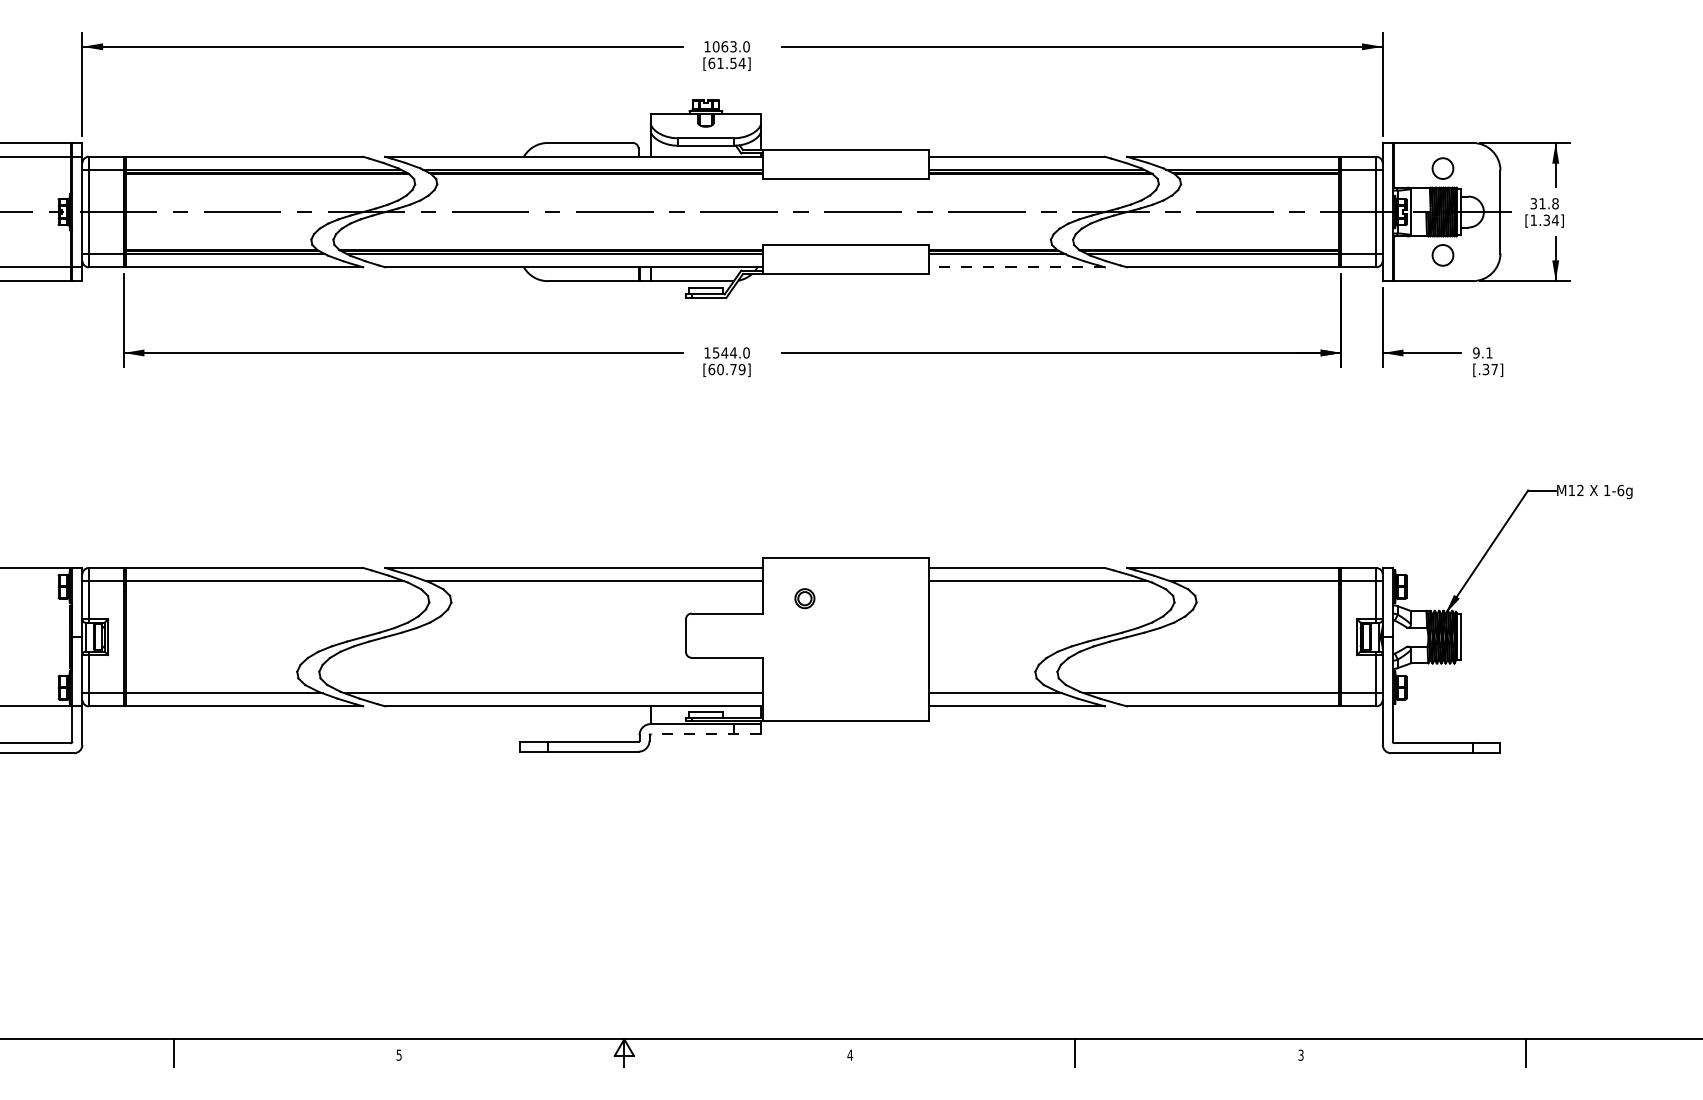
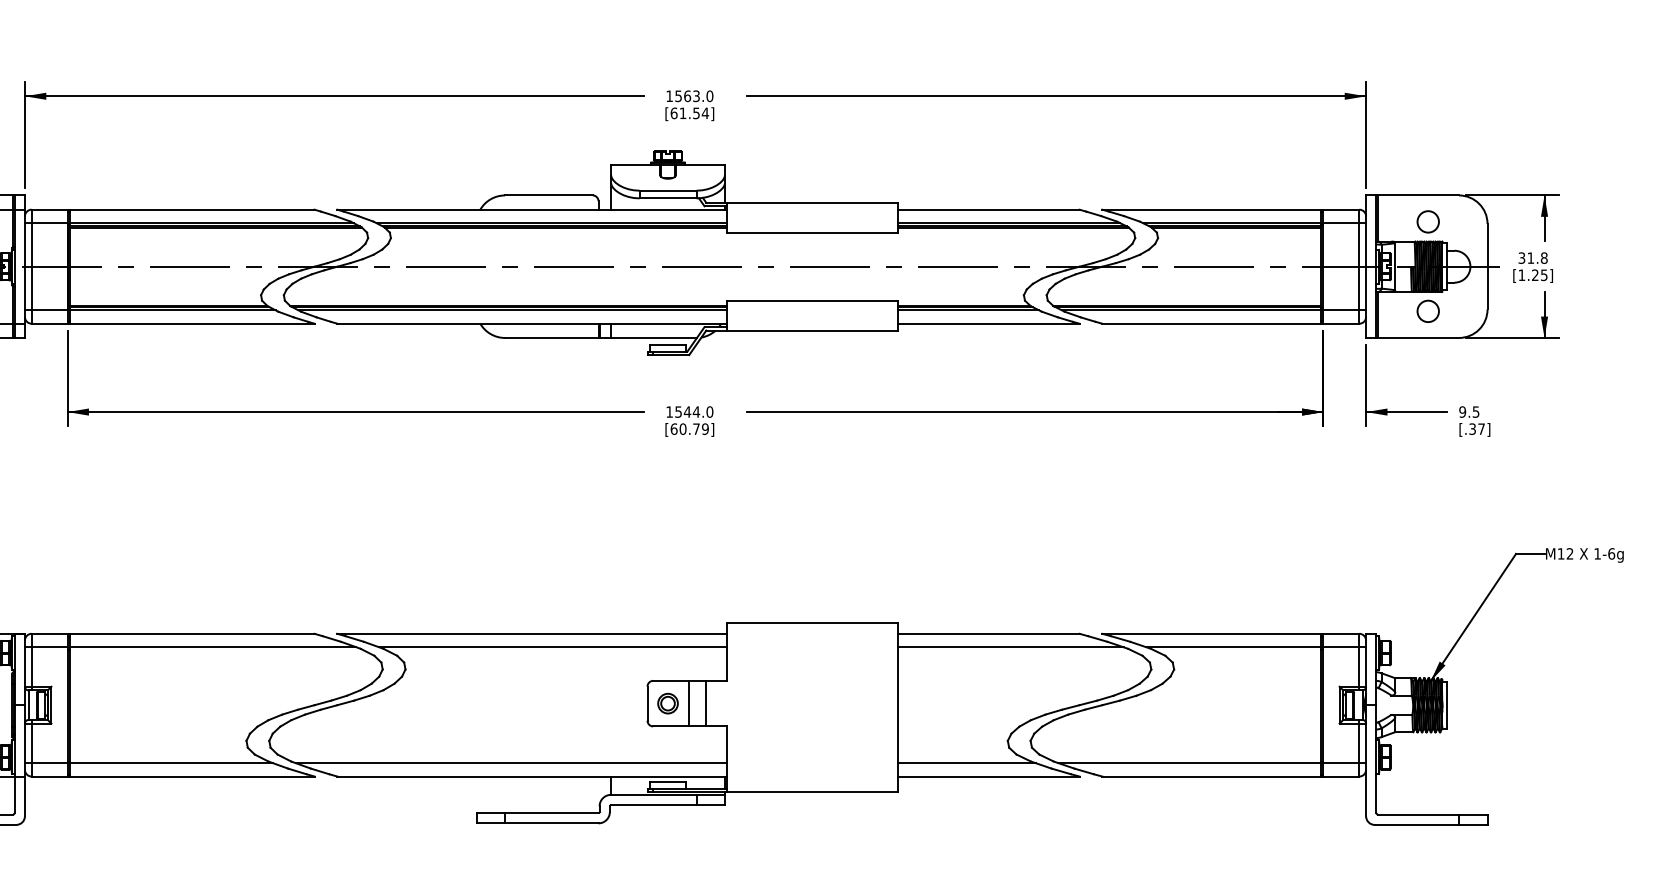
text: (715, 46) -> (677, 95), 1063.0 -> 1563.0
text: (1551, 219) -> (1540, 274), [1.34] -> [1.25]
line: (1017, 267) -> (989, 323), dashed -> solid
text: (1489, 352) -> (1476, 411), 9.1 -> 9.5
part: (804, 598) -> (667, 703), moved
line: (726, 635) -> (689, 703), added
line: (743, 635) -> (706, 703), added
line: (705, 734) -> (667, 805), dashed -> solid

